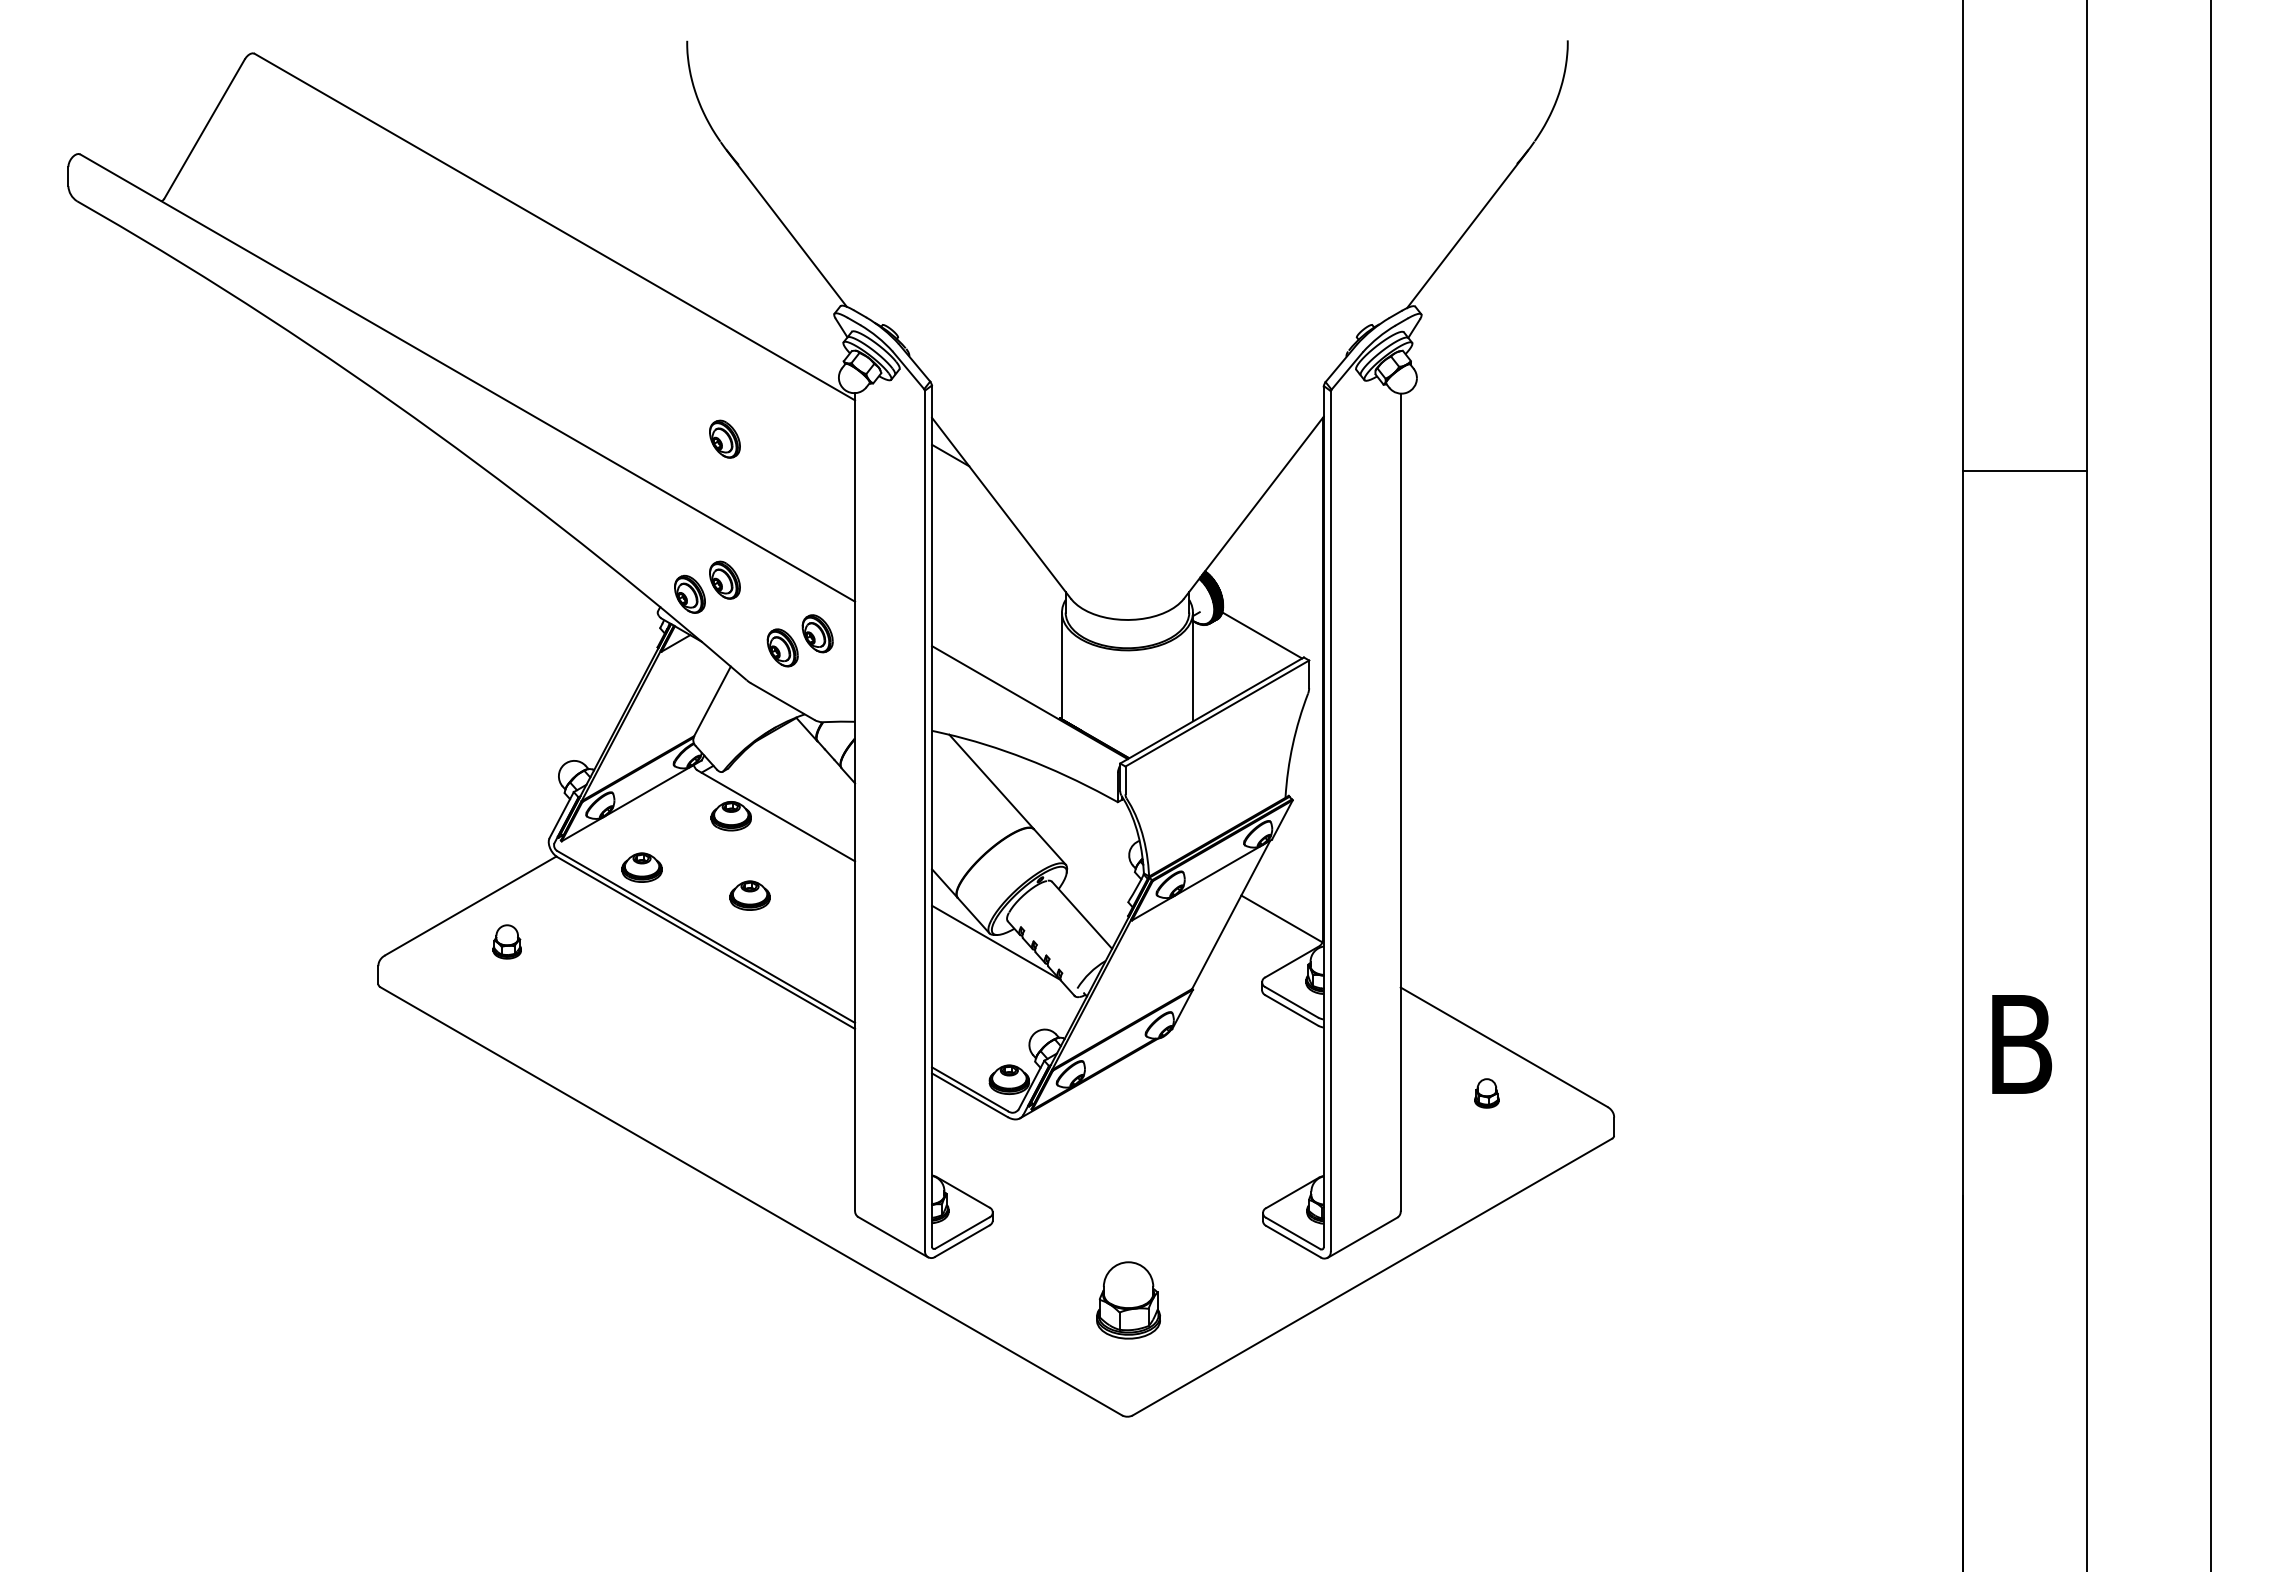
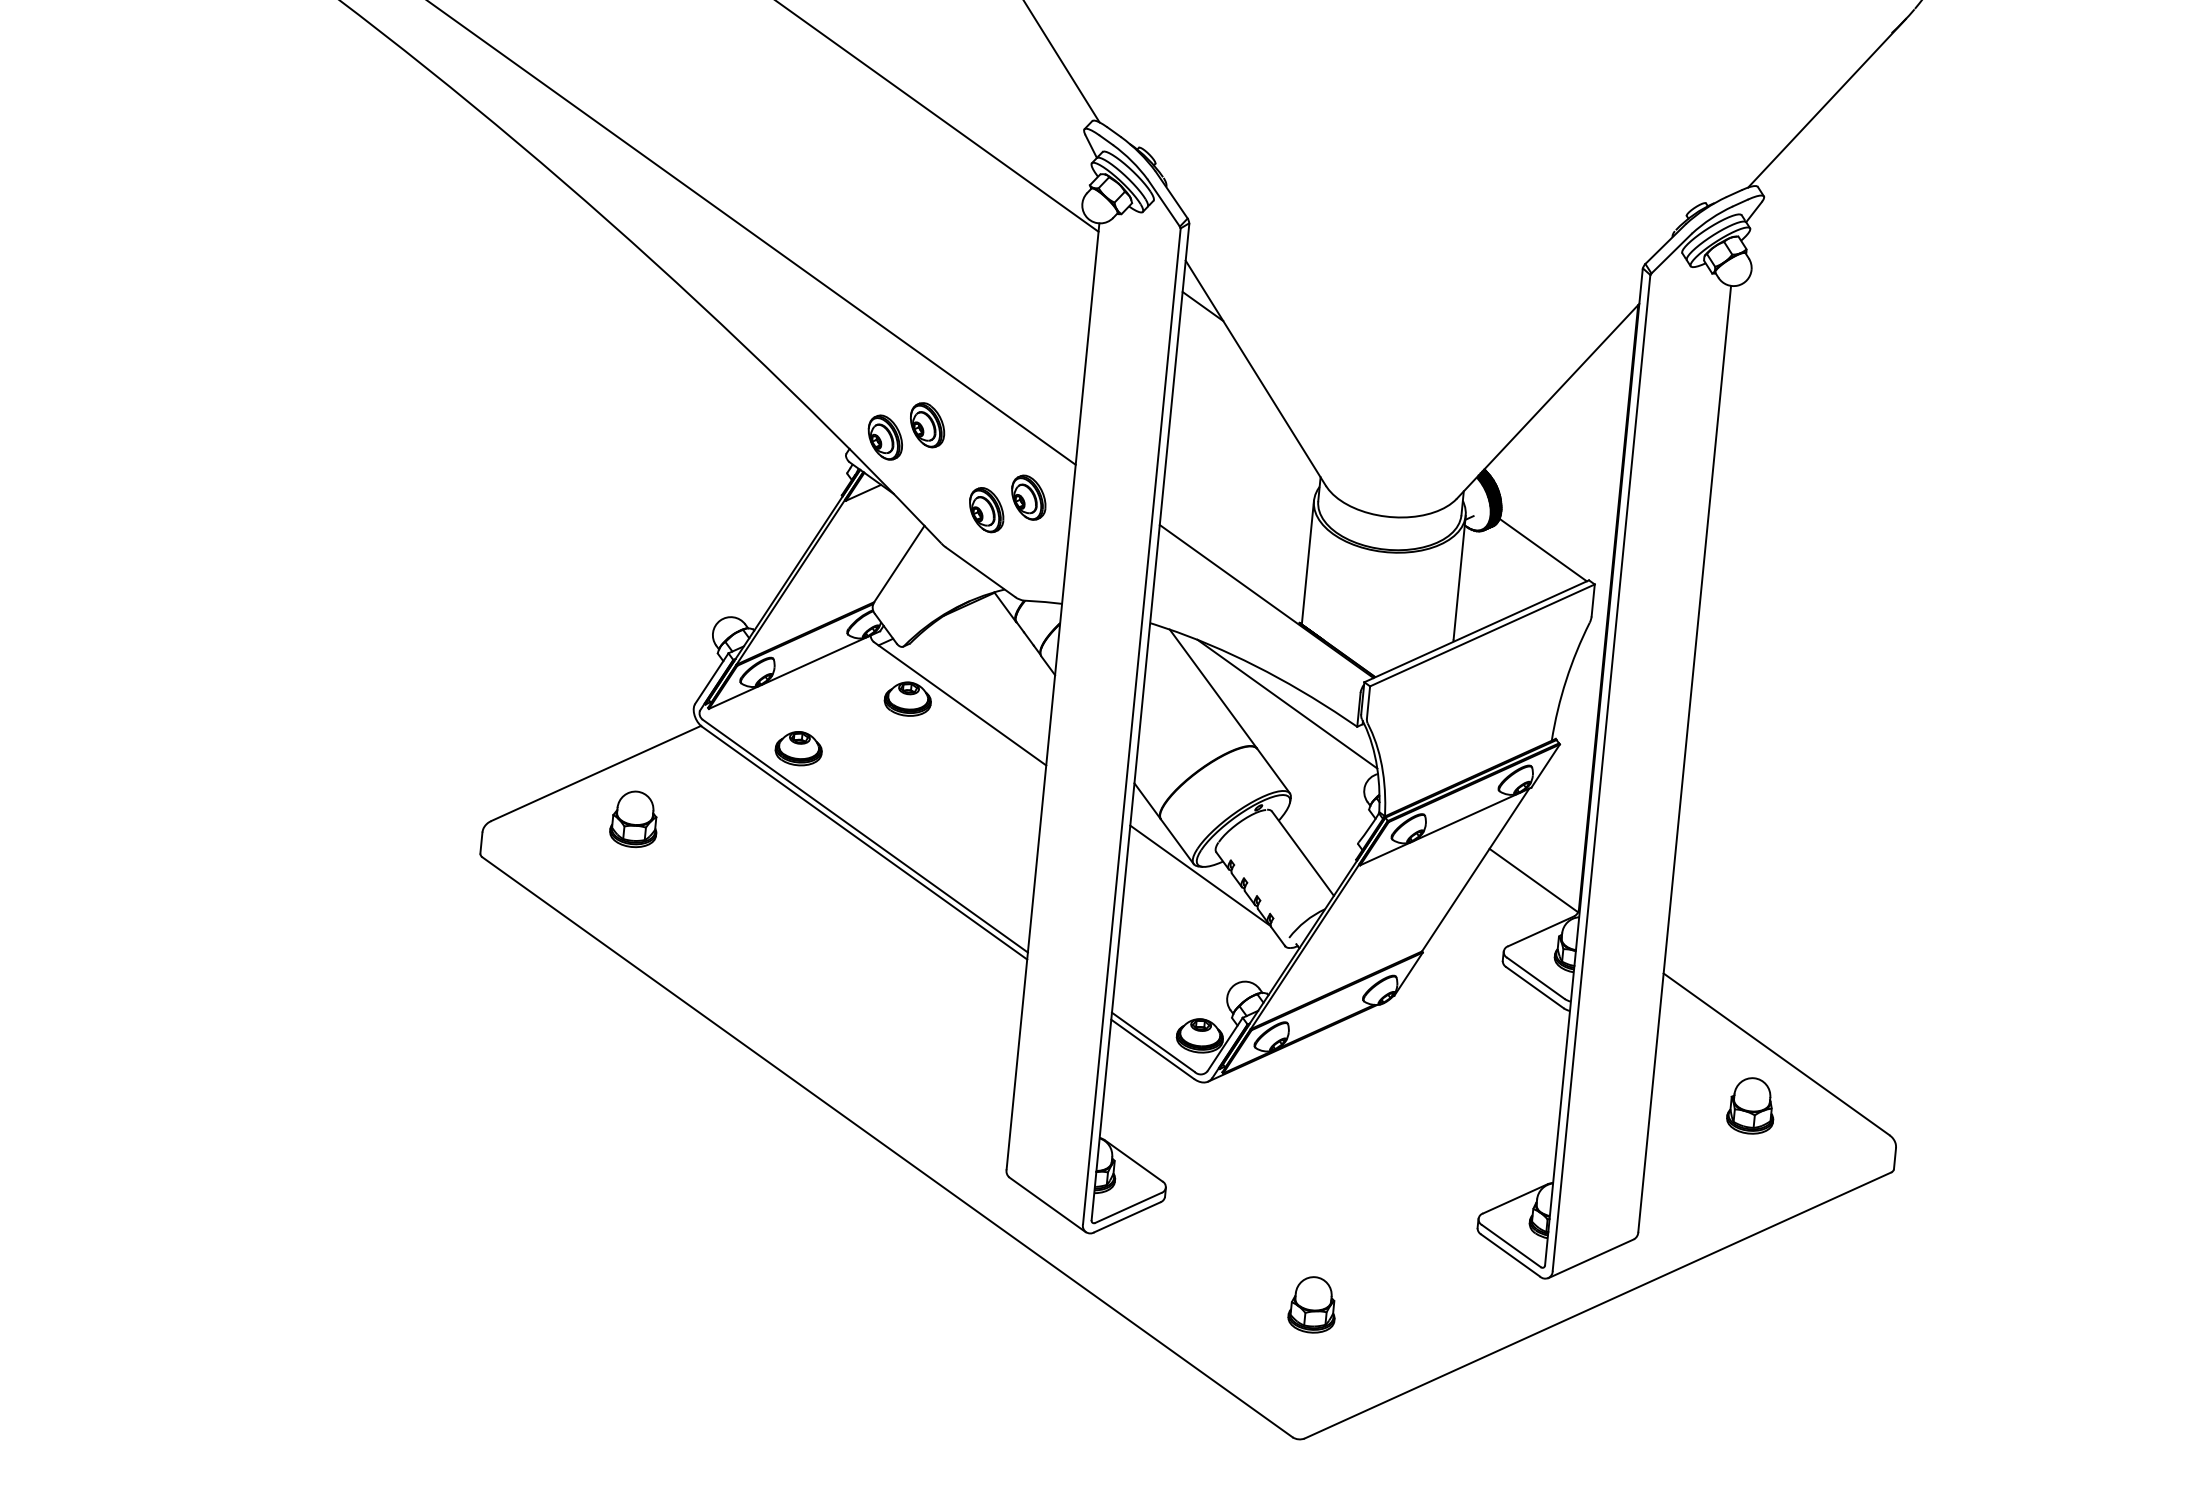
part: (724, 438) -> (943, 261), removed
line: (1055, 788) -> (1286, 703), added
part: (749, 895) -> (920, 792), removed
part: (506, 941) -> (633, 818), size x1.43
part: (1486, 1093) -> (1750, 1105), size x1.67
part: (1127, 1300) -> (1311, 1304), size x0.62

